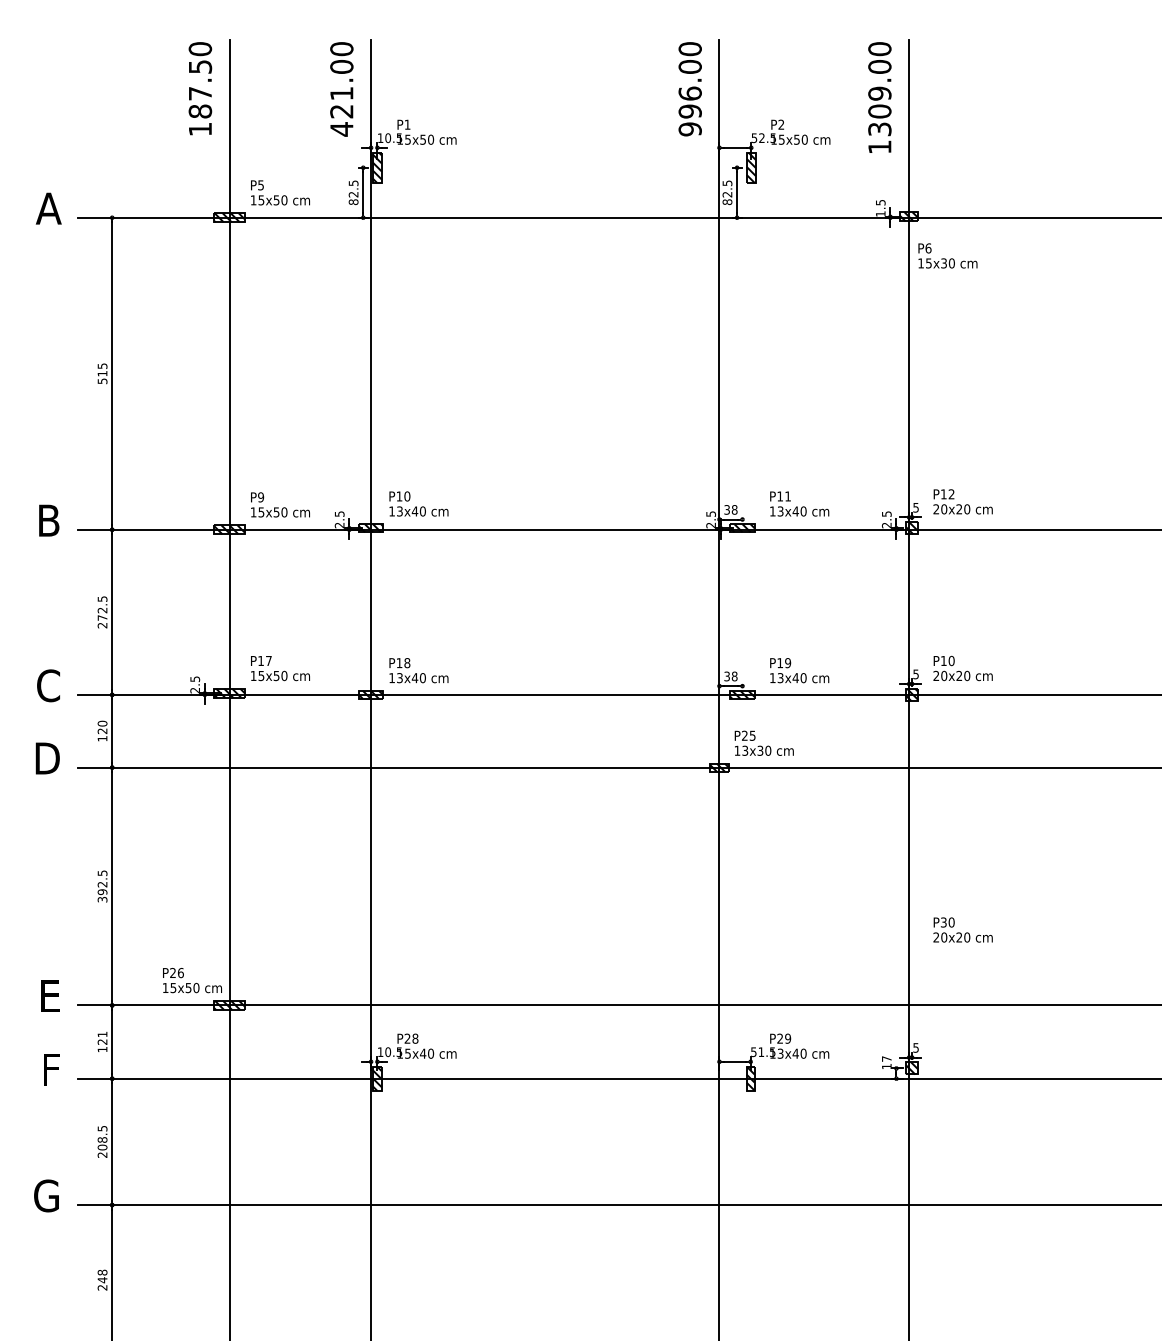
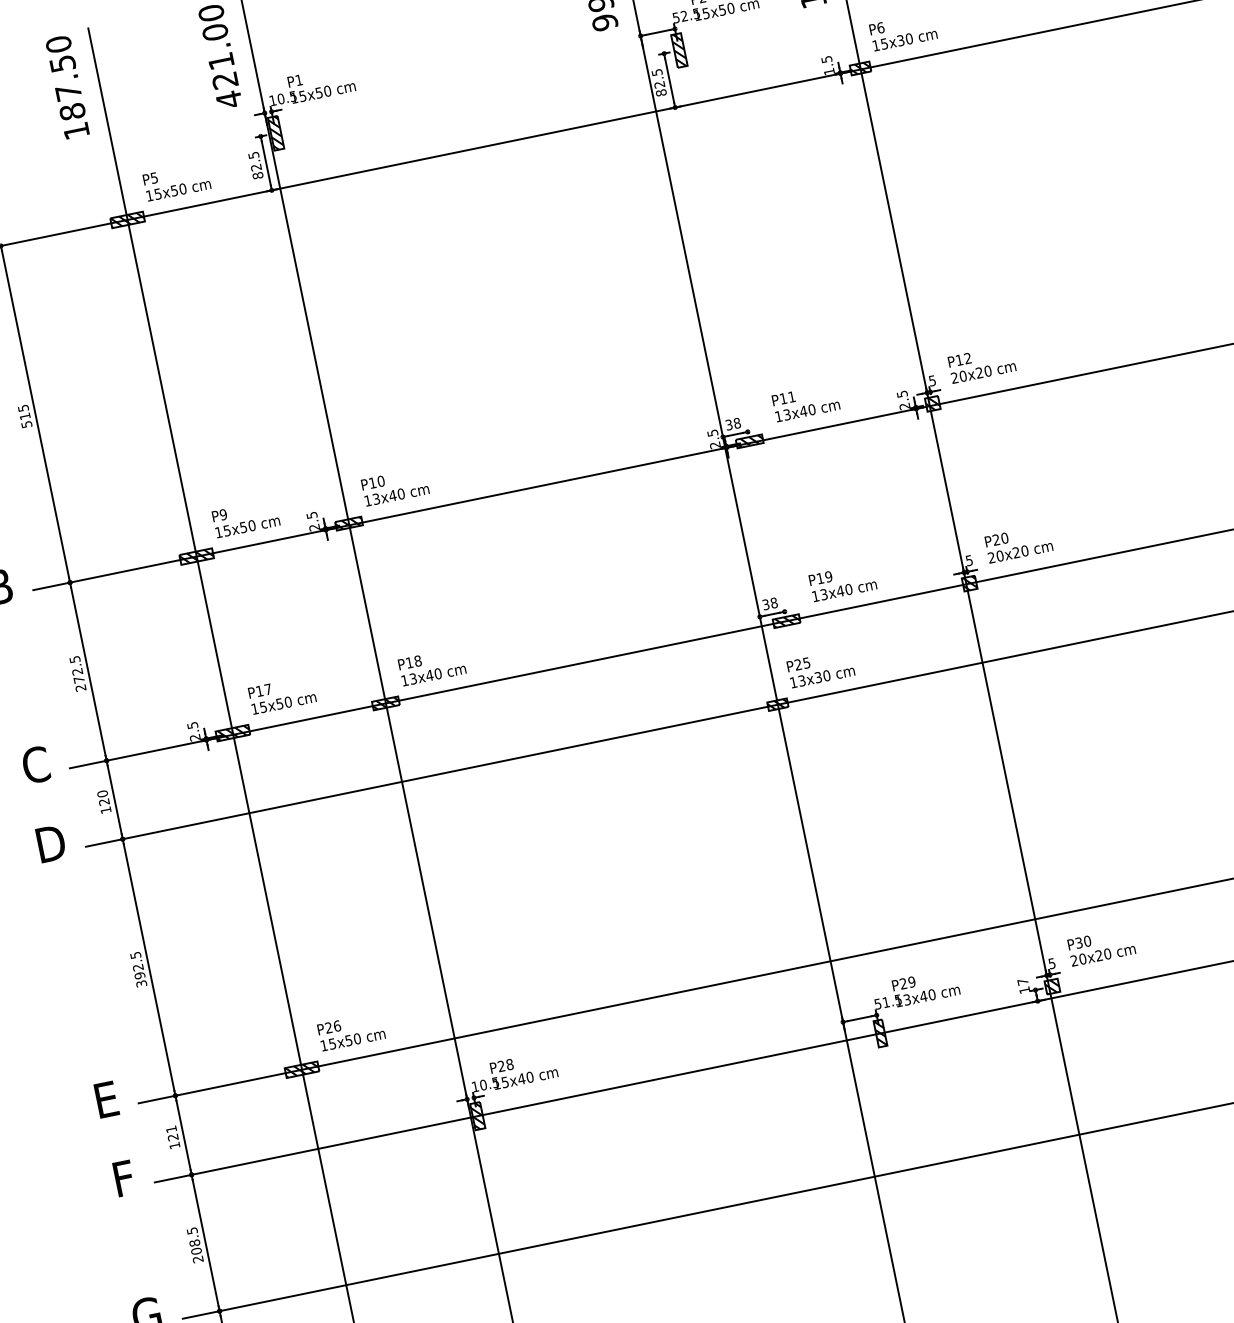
text: (947, 255) -> (902, 31), moved
text: (943, 660) -> (995, 539), P10 -> P20
text: (962, 929) -> (1100, 946), moved
text: (192, 980) -> (351, 1031), moved

